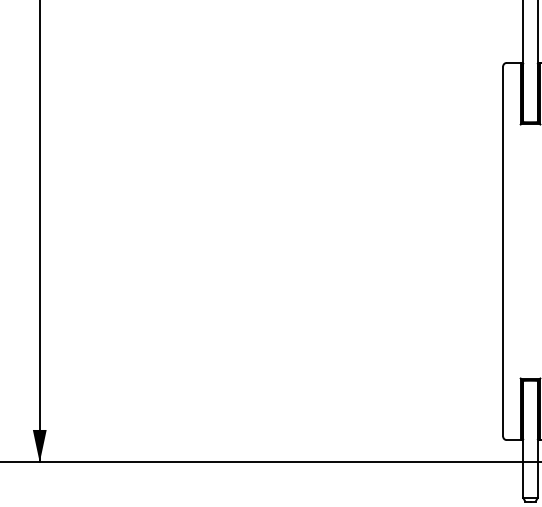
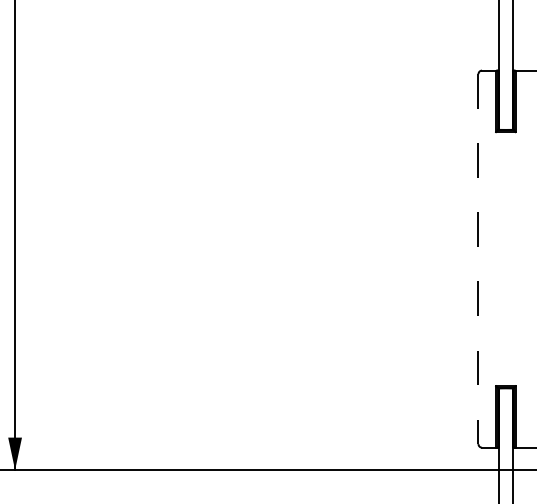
line: (503, 251) -> (478, 259), solid -> dashed

